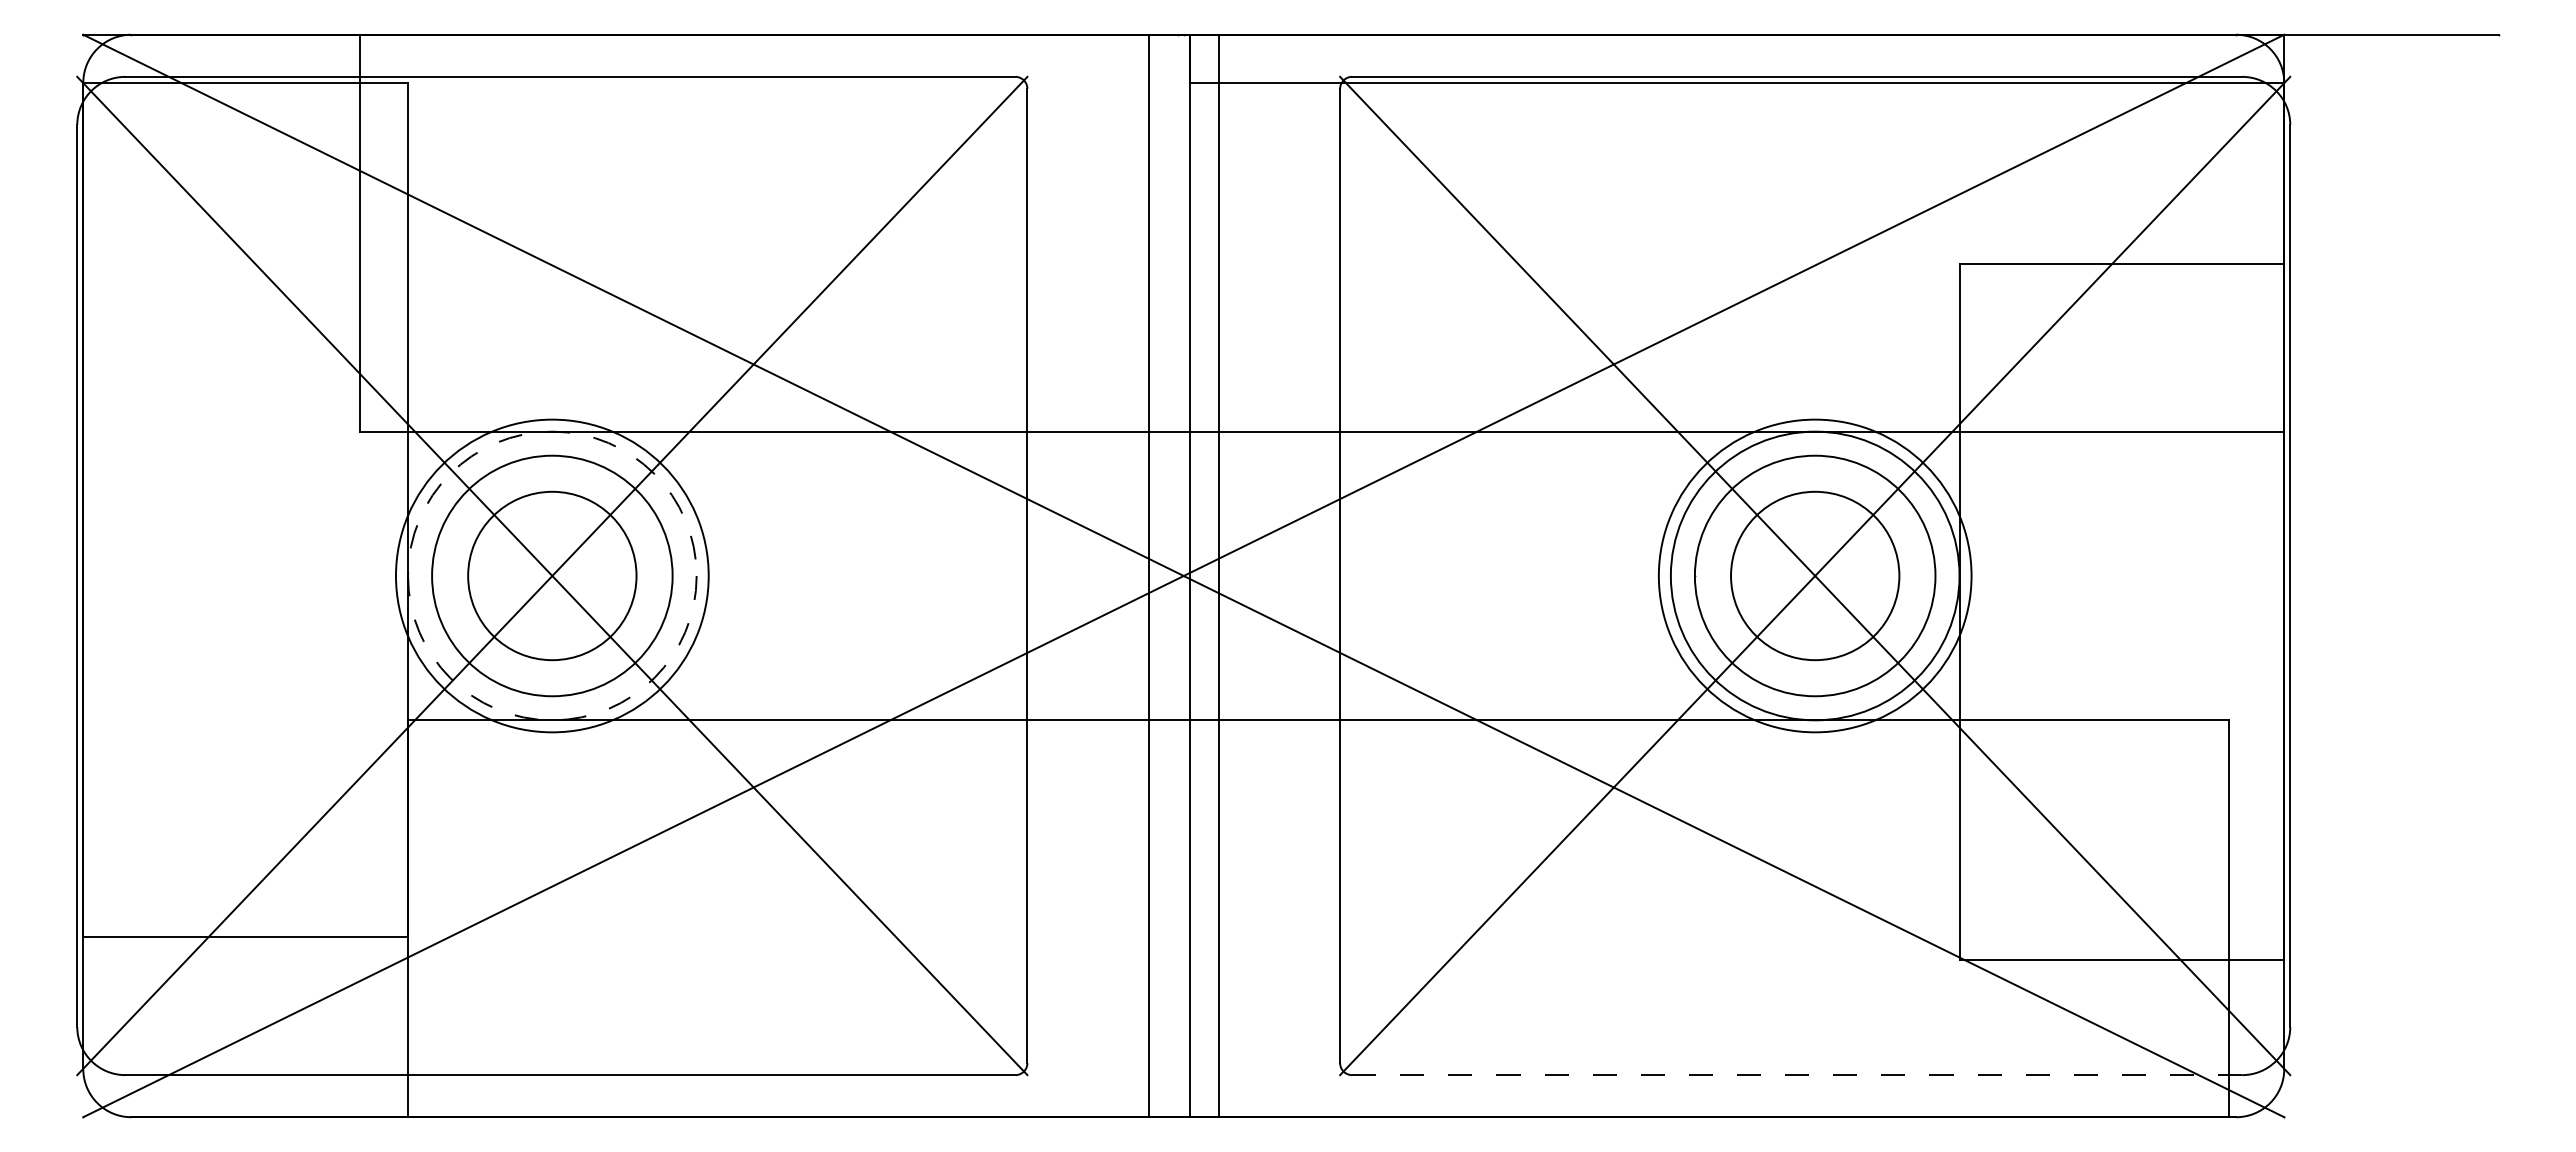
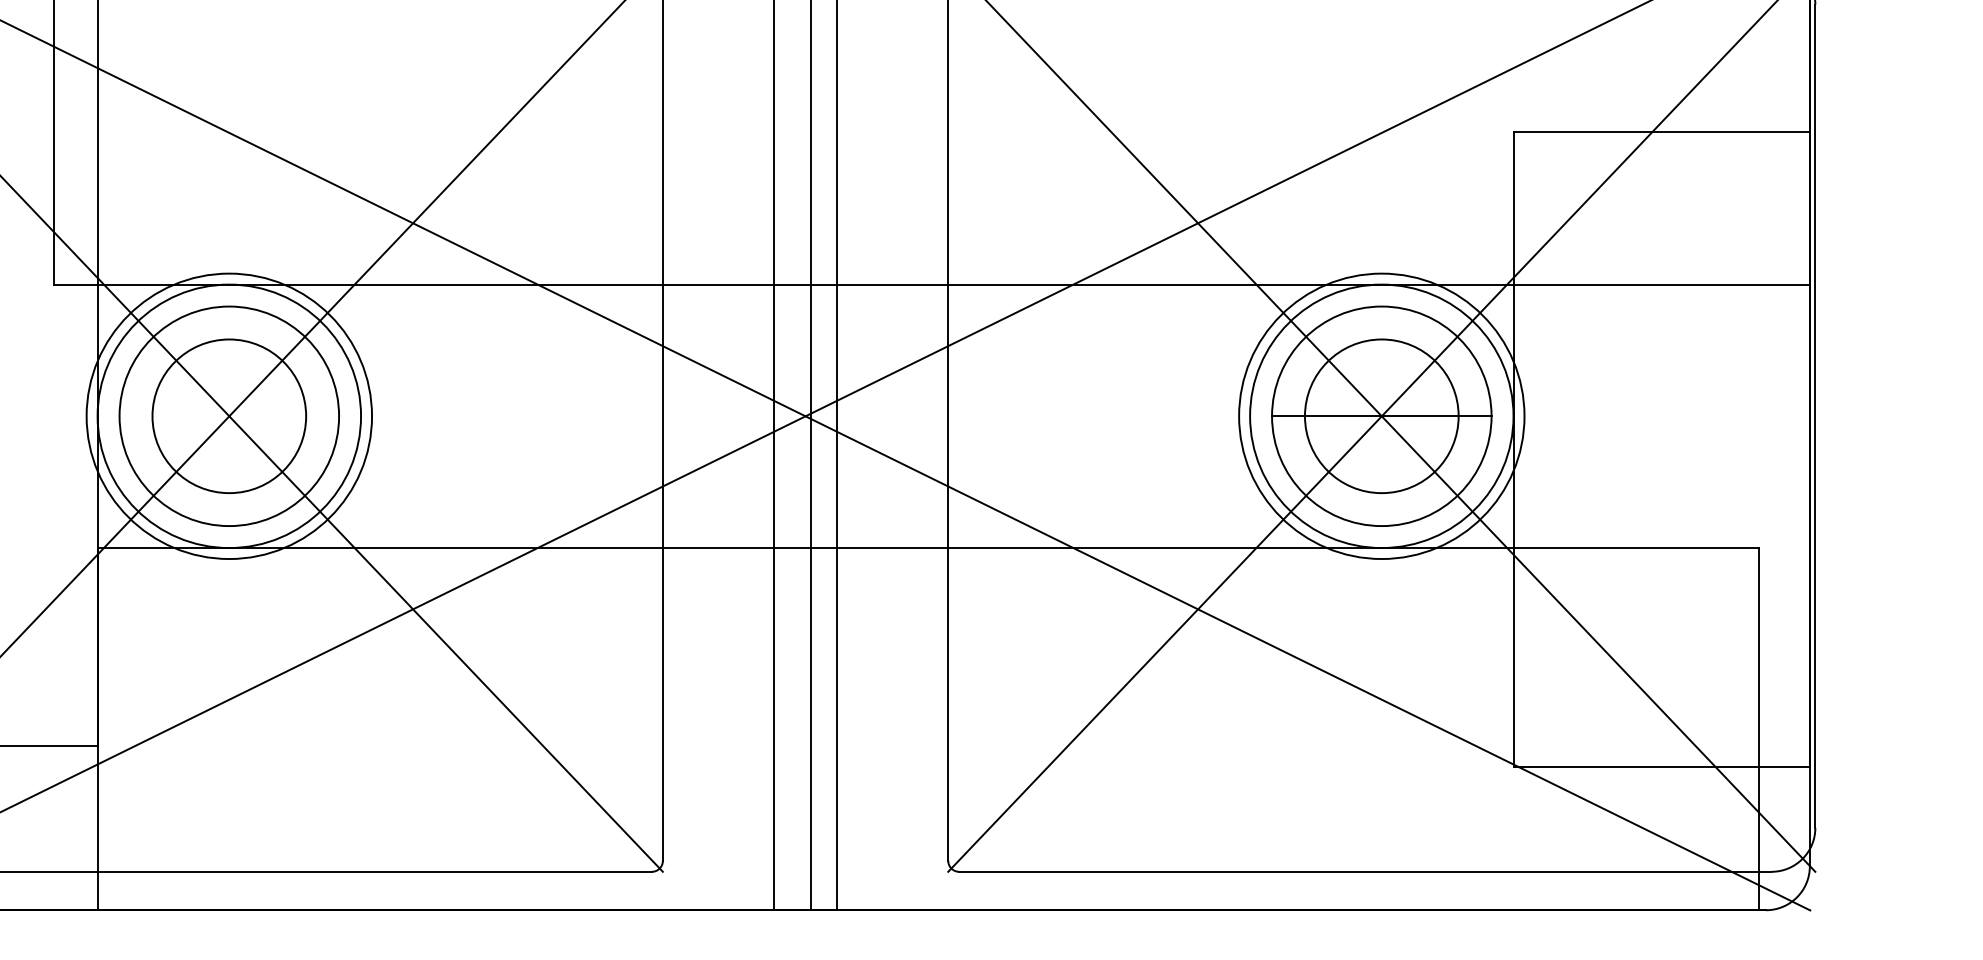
circle: (552, 575) -> (229, 415), dashed -> solid
line: (1814, 576) -> (1381, 416), added
line: (1796, 1075) -> (1364, 872), dashed -> solid

